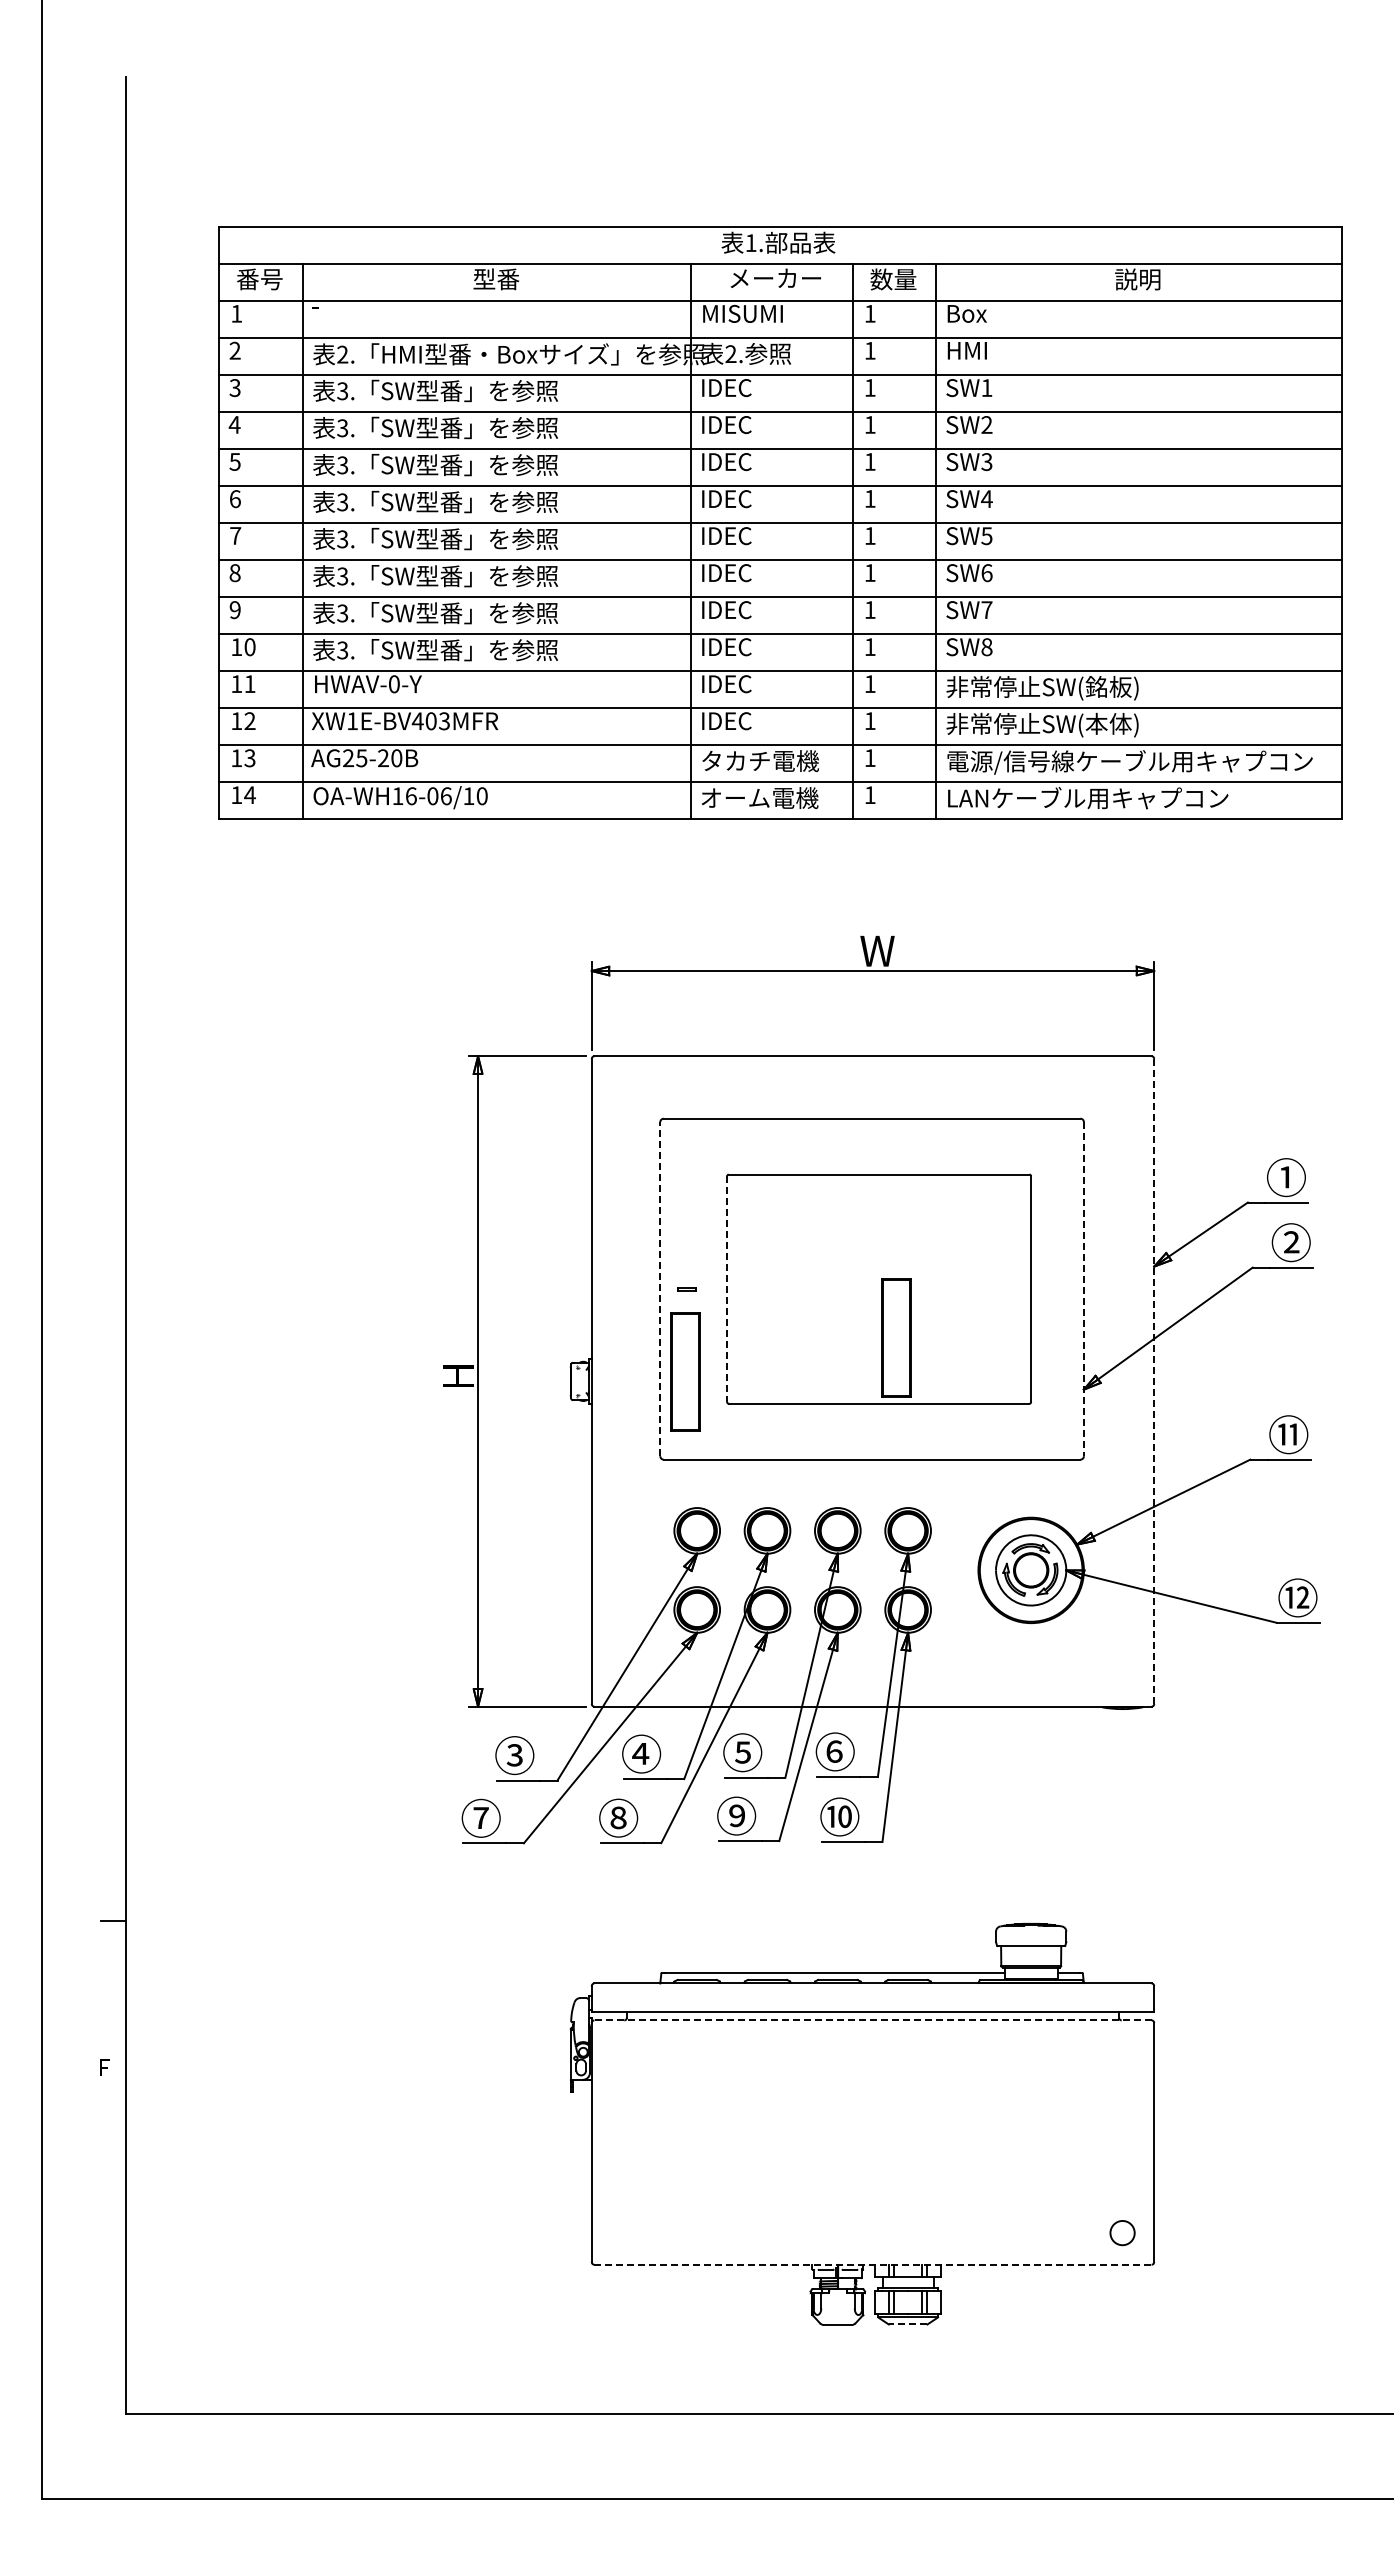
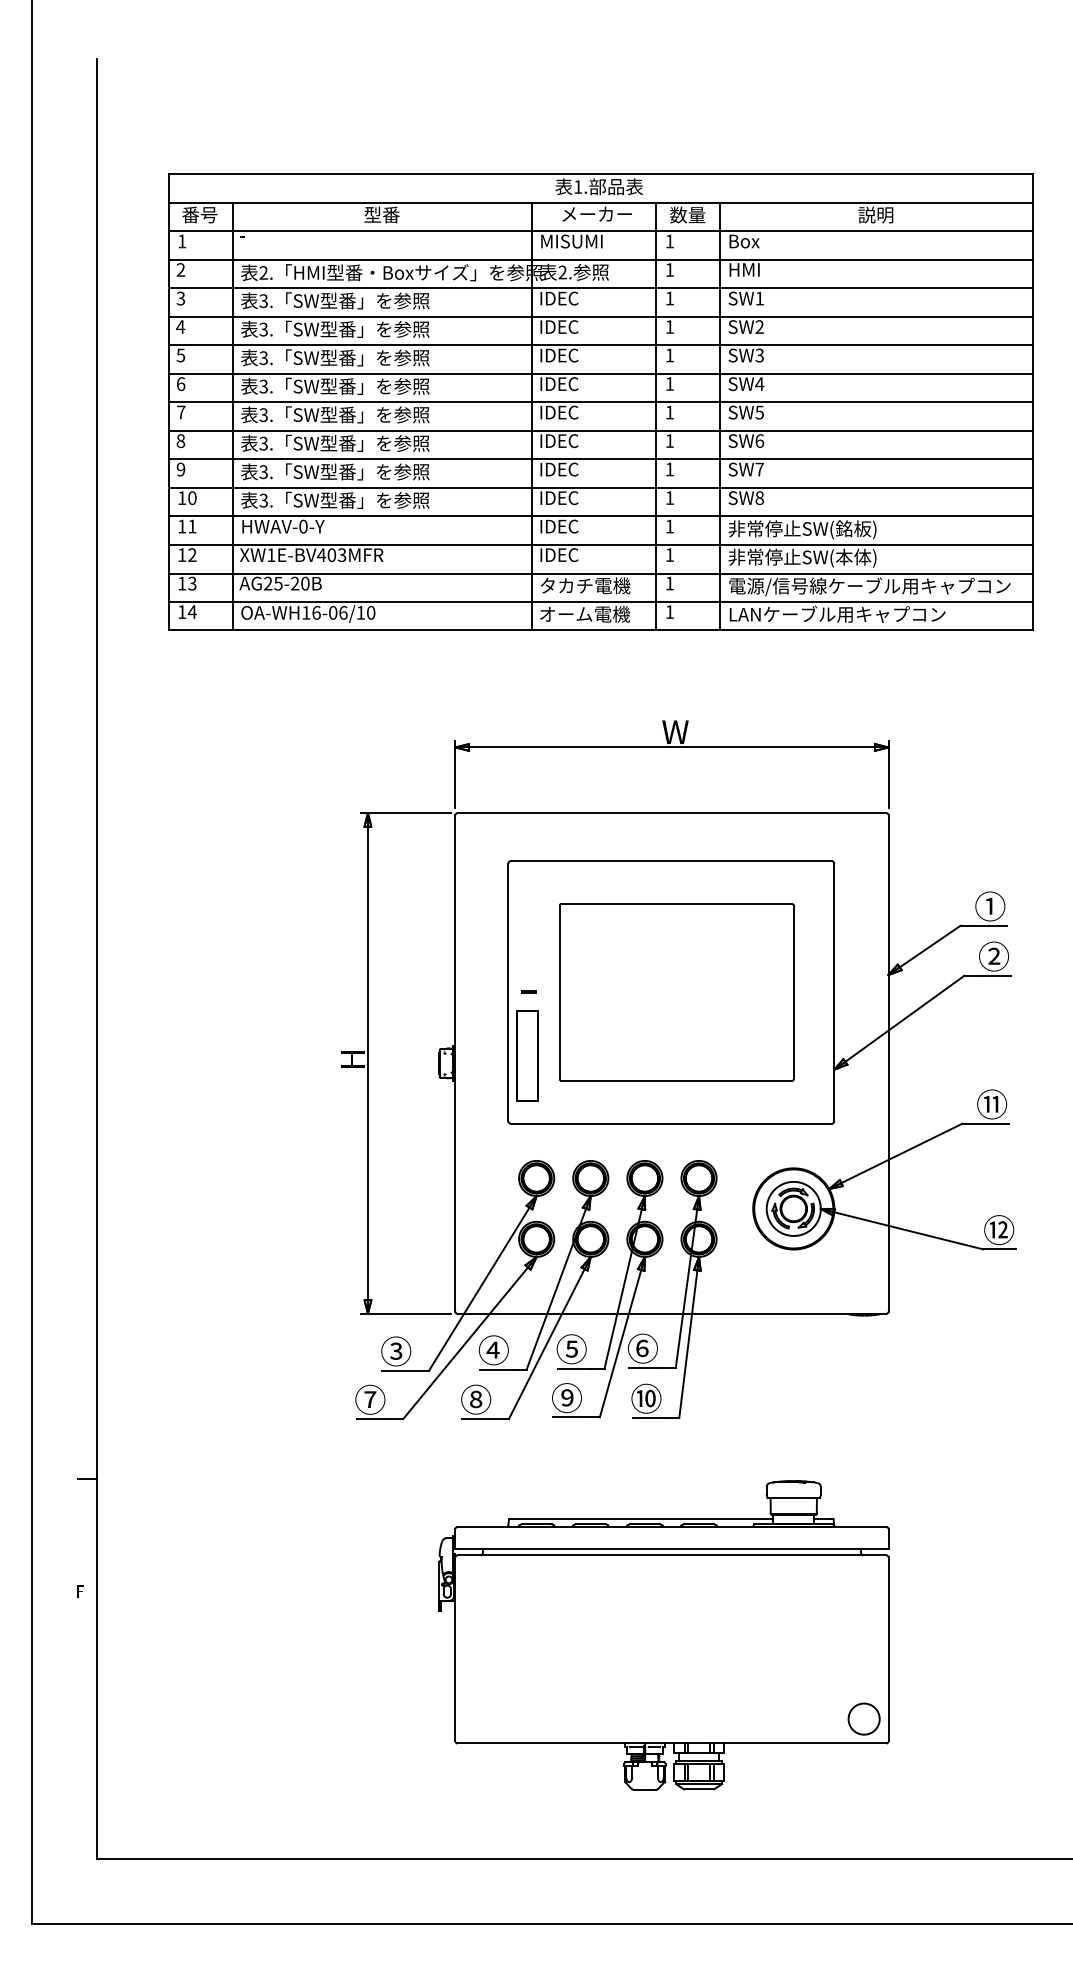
line: (660, 1288) -> (508, 991), dashed -> solid
line: (727, 1289) -> (559, 992), dashed -> solid
line: (1083, 1289) -> (834, 992), dashed -> solid
part: (896, 1337) -> (690, 1029), removed
line: (1154, 1381) -> (888, 1063), dashed -> solid
line: (872, 2020) -> (671, 1555), dashed -> solid
circle: (1122, 2232) -> (864, 1718), size x1.67
line: (872, 2264) -> (671, 1743), dashed -> solid
line: (907, 2324) -> (698, 1789), dashed -> solid

